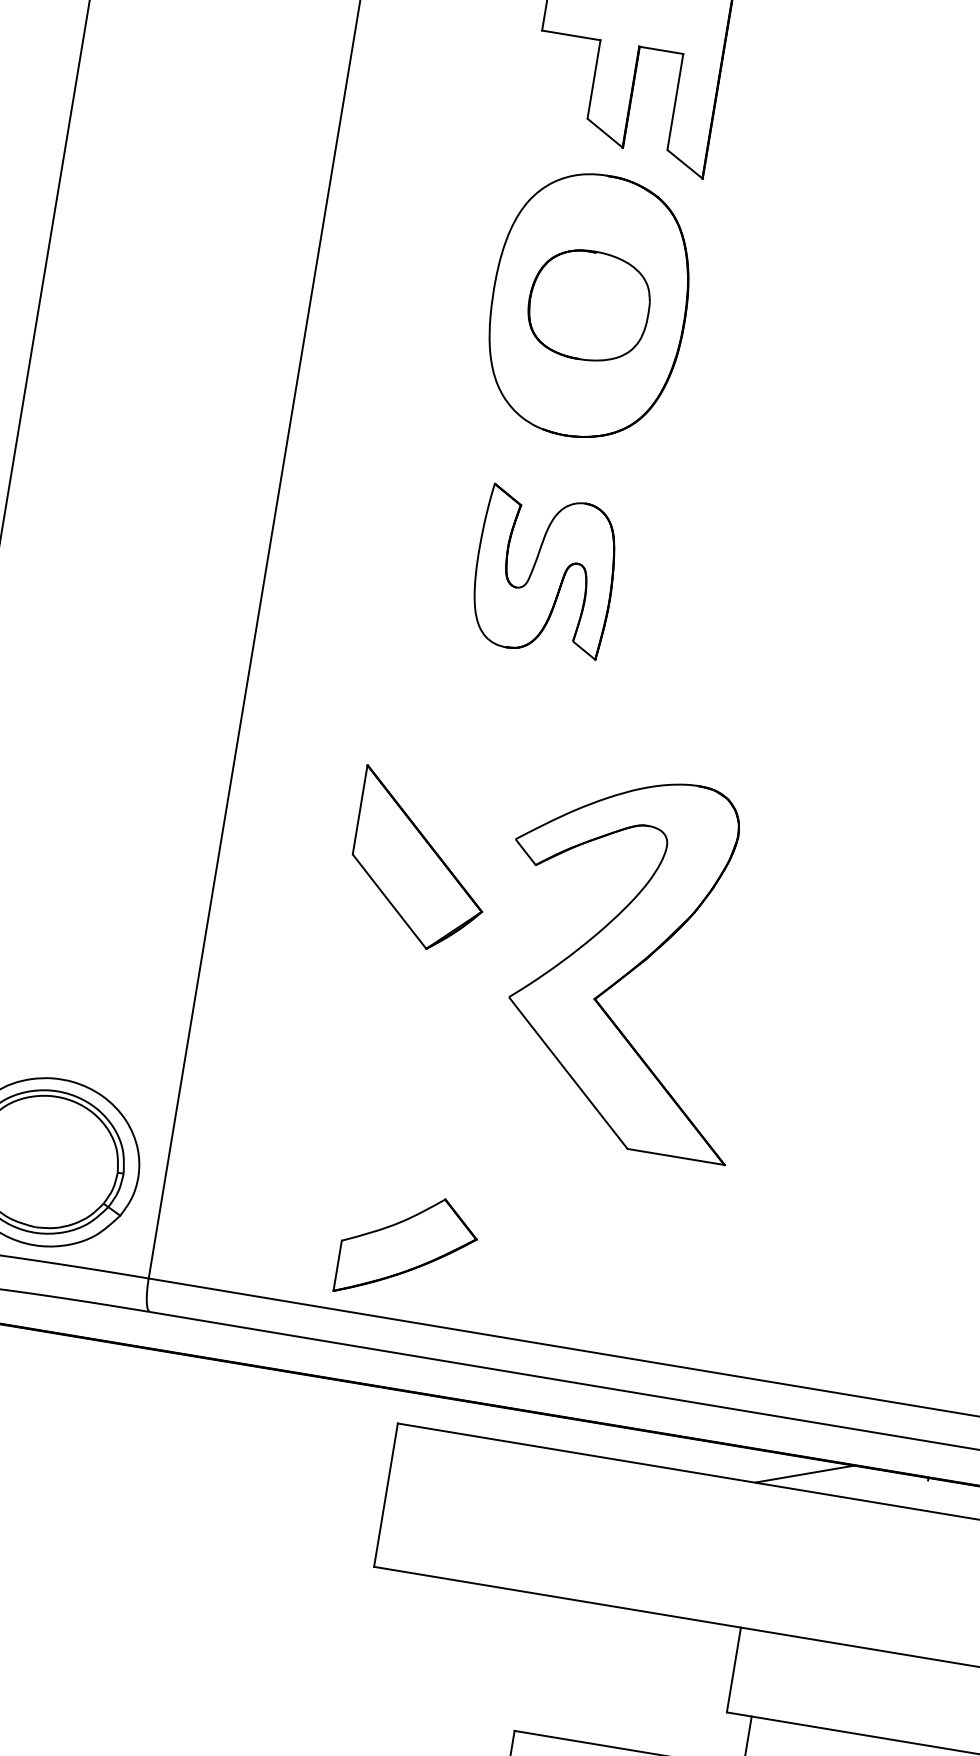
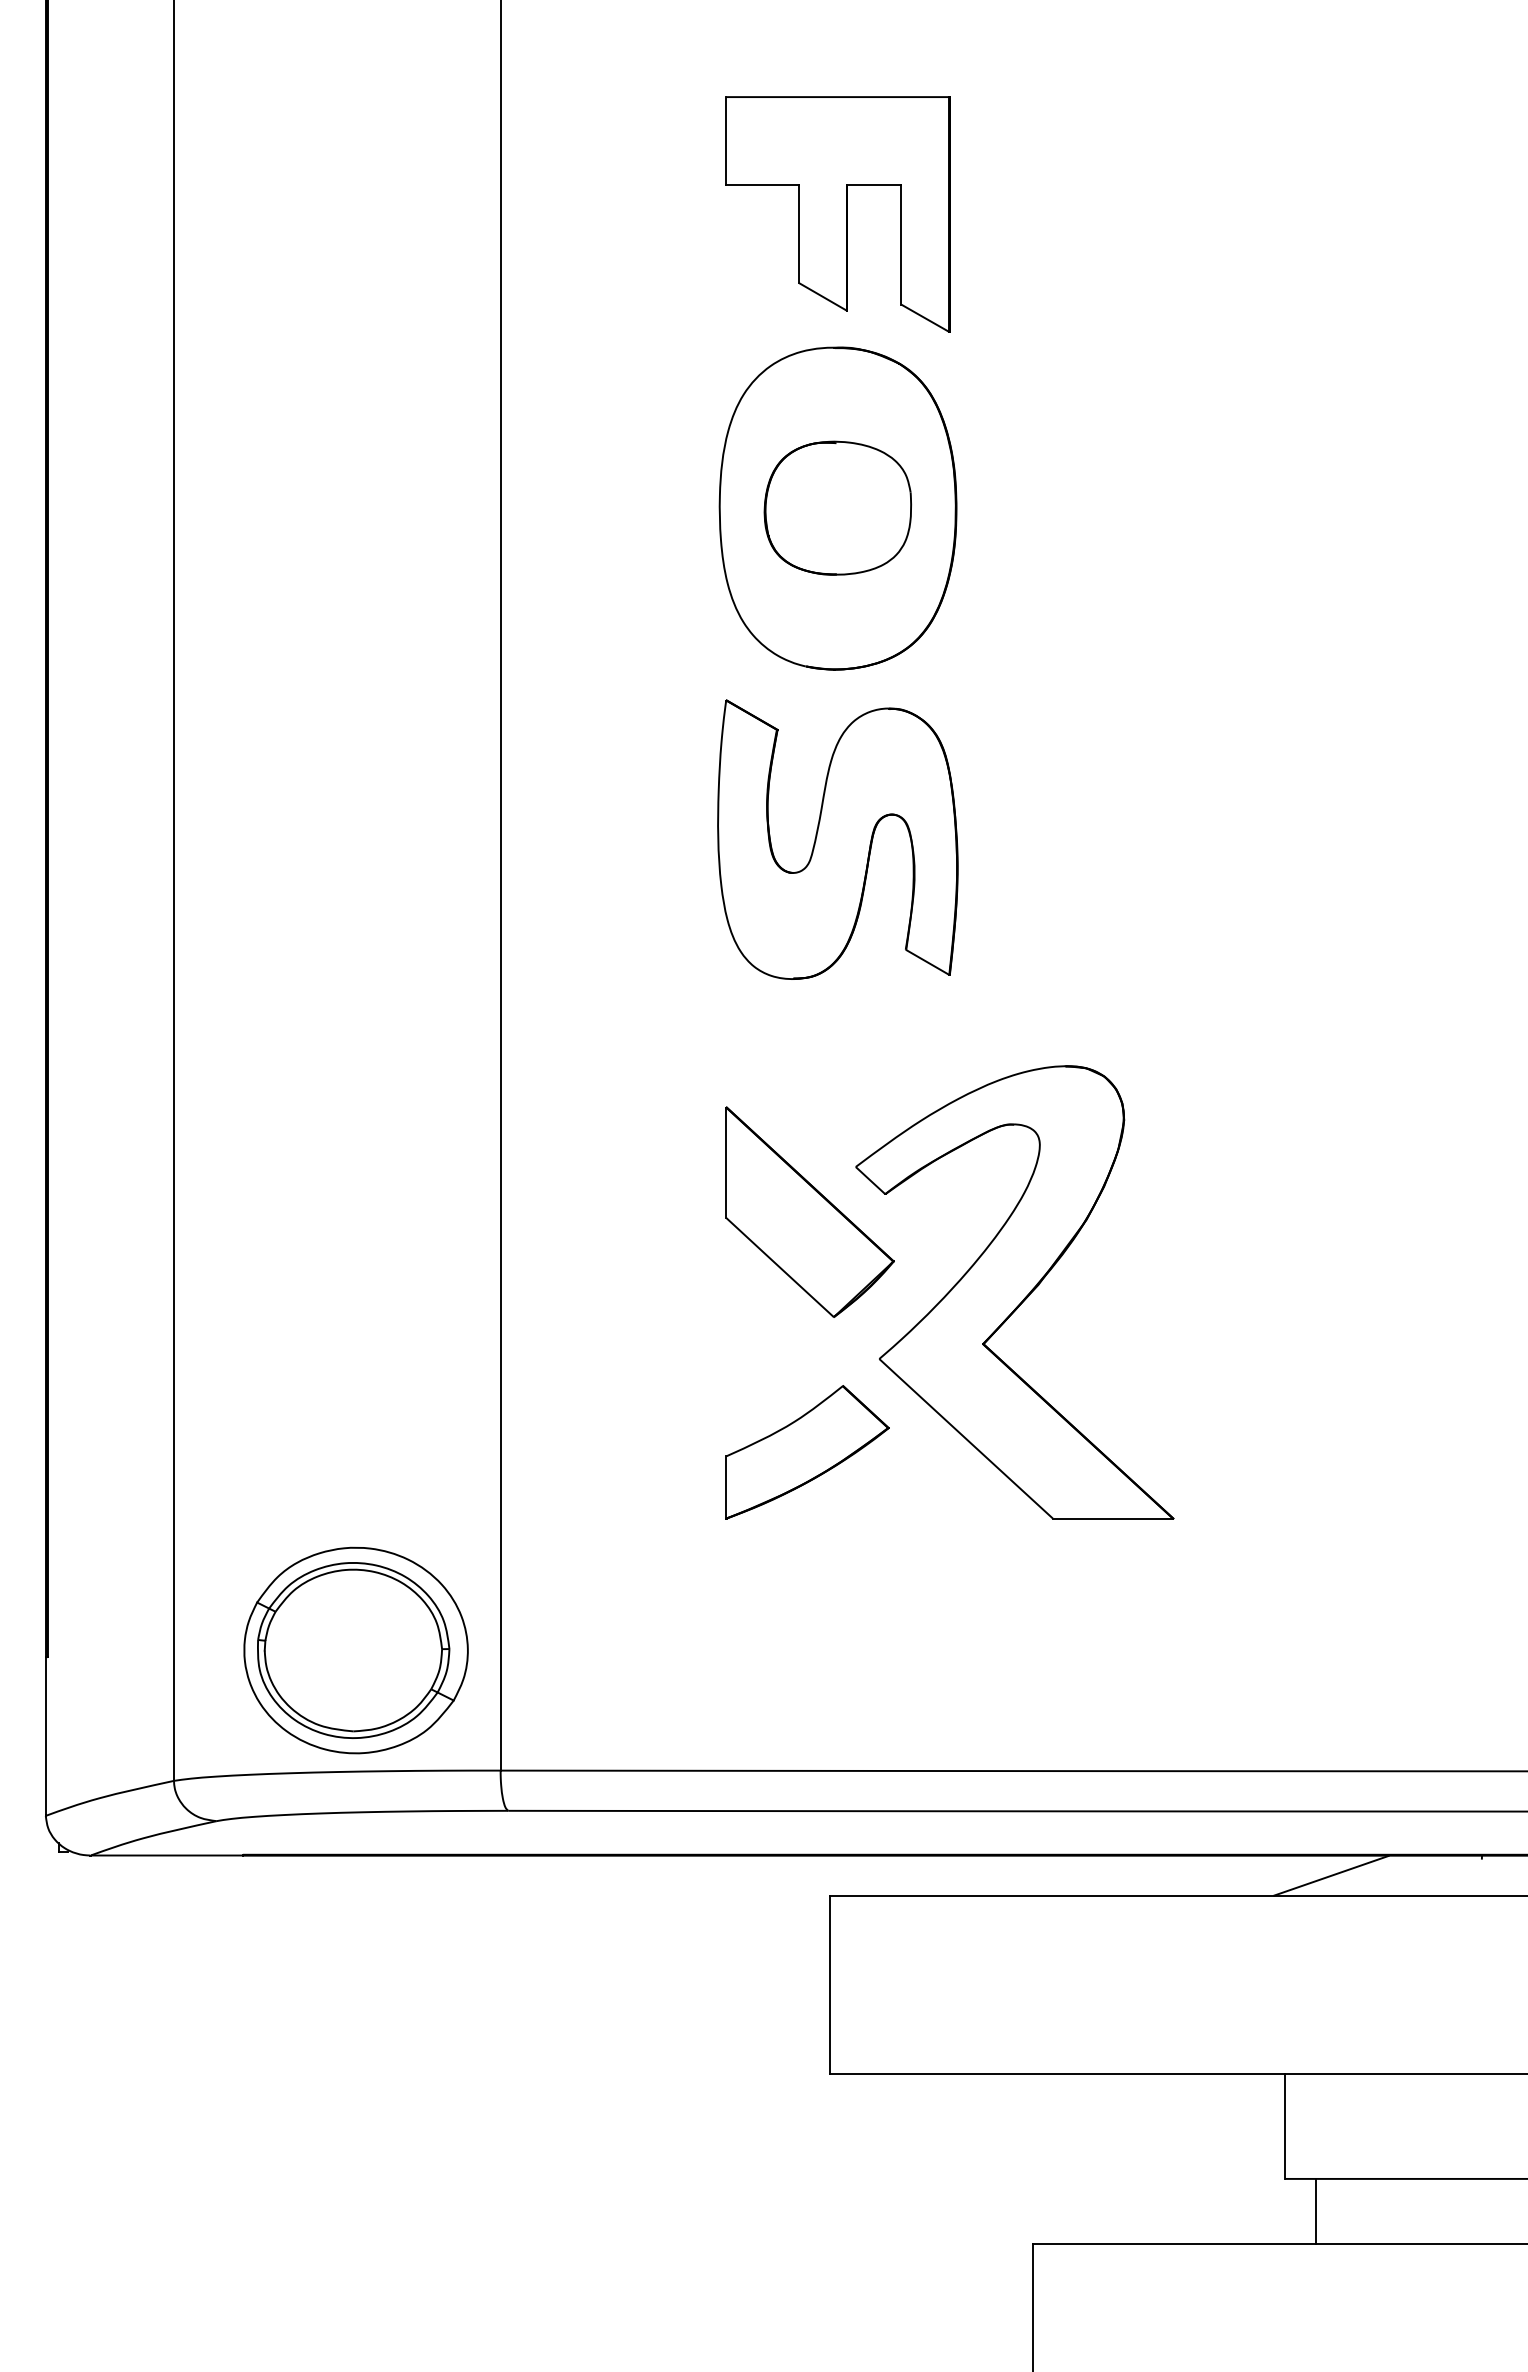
part: (544, 572) -> (837, 839), size x1.43
part: (420, 860) -> (809, 1211), moved
part: (407, 1248) -> (807, 1452), moved

